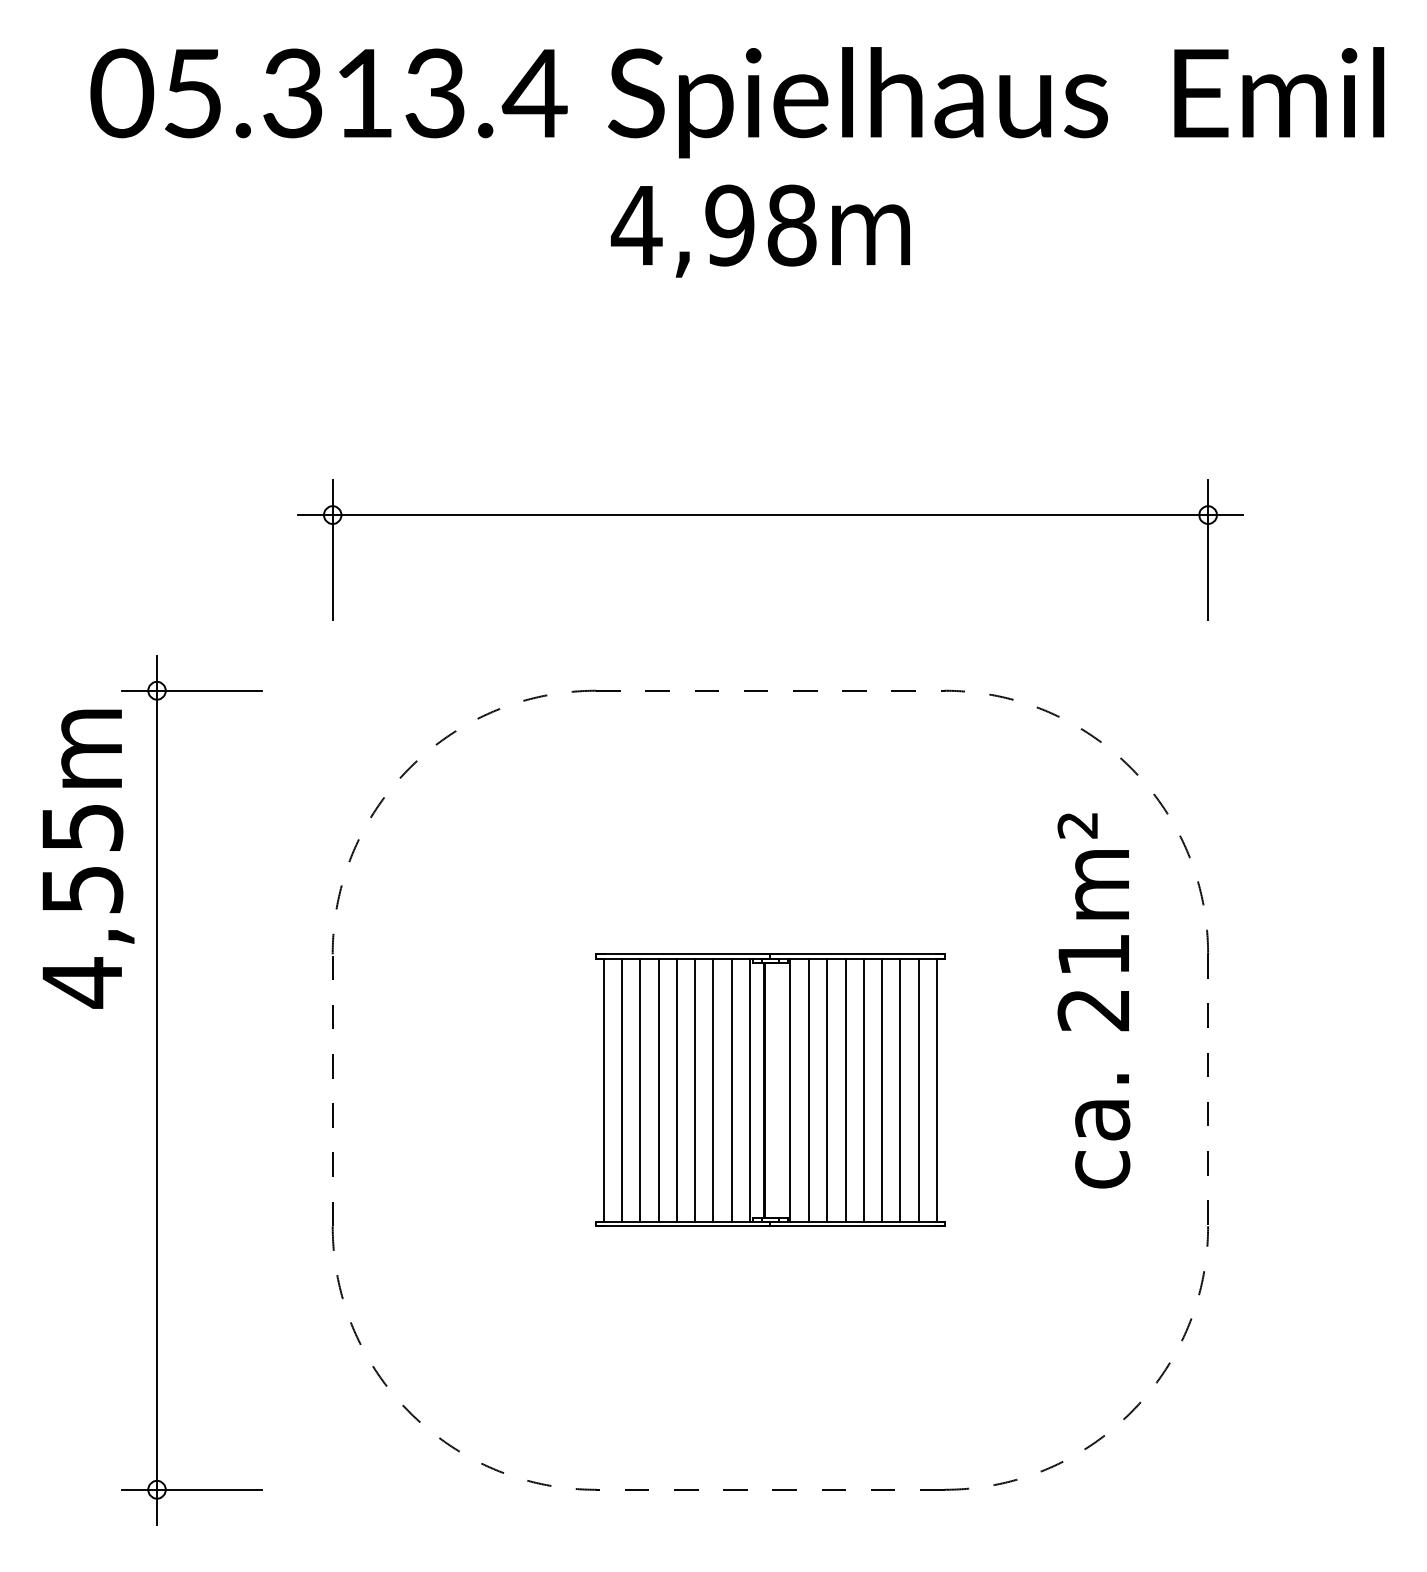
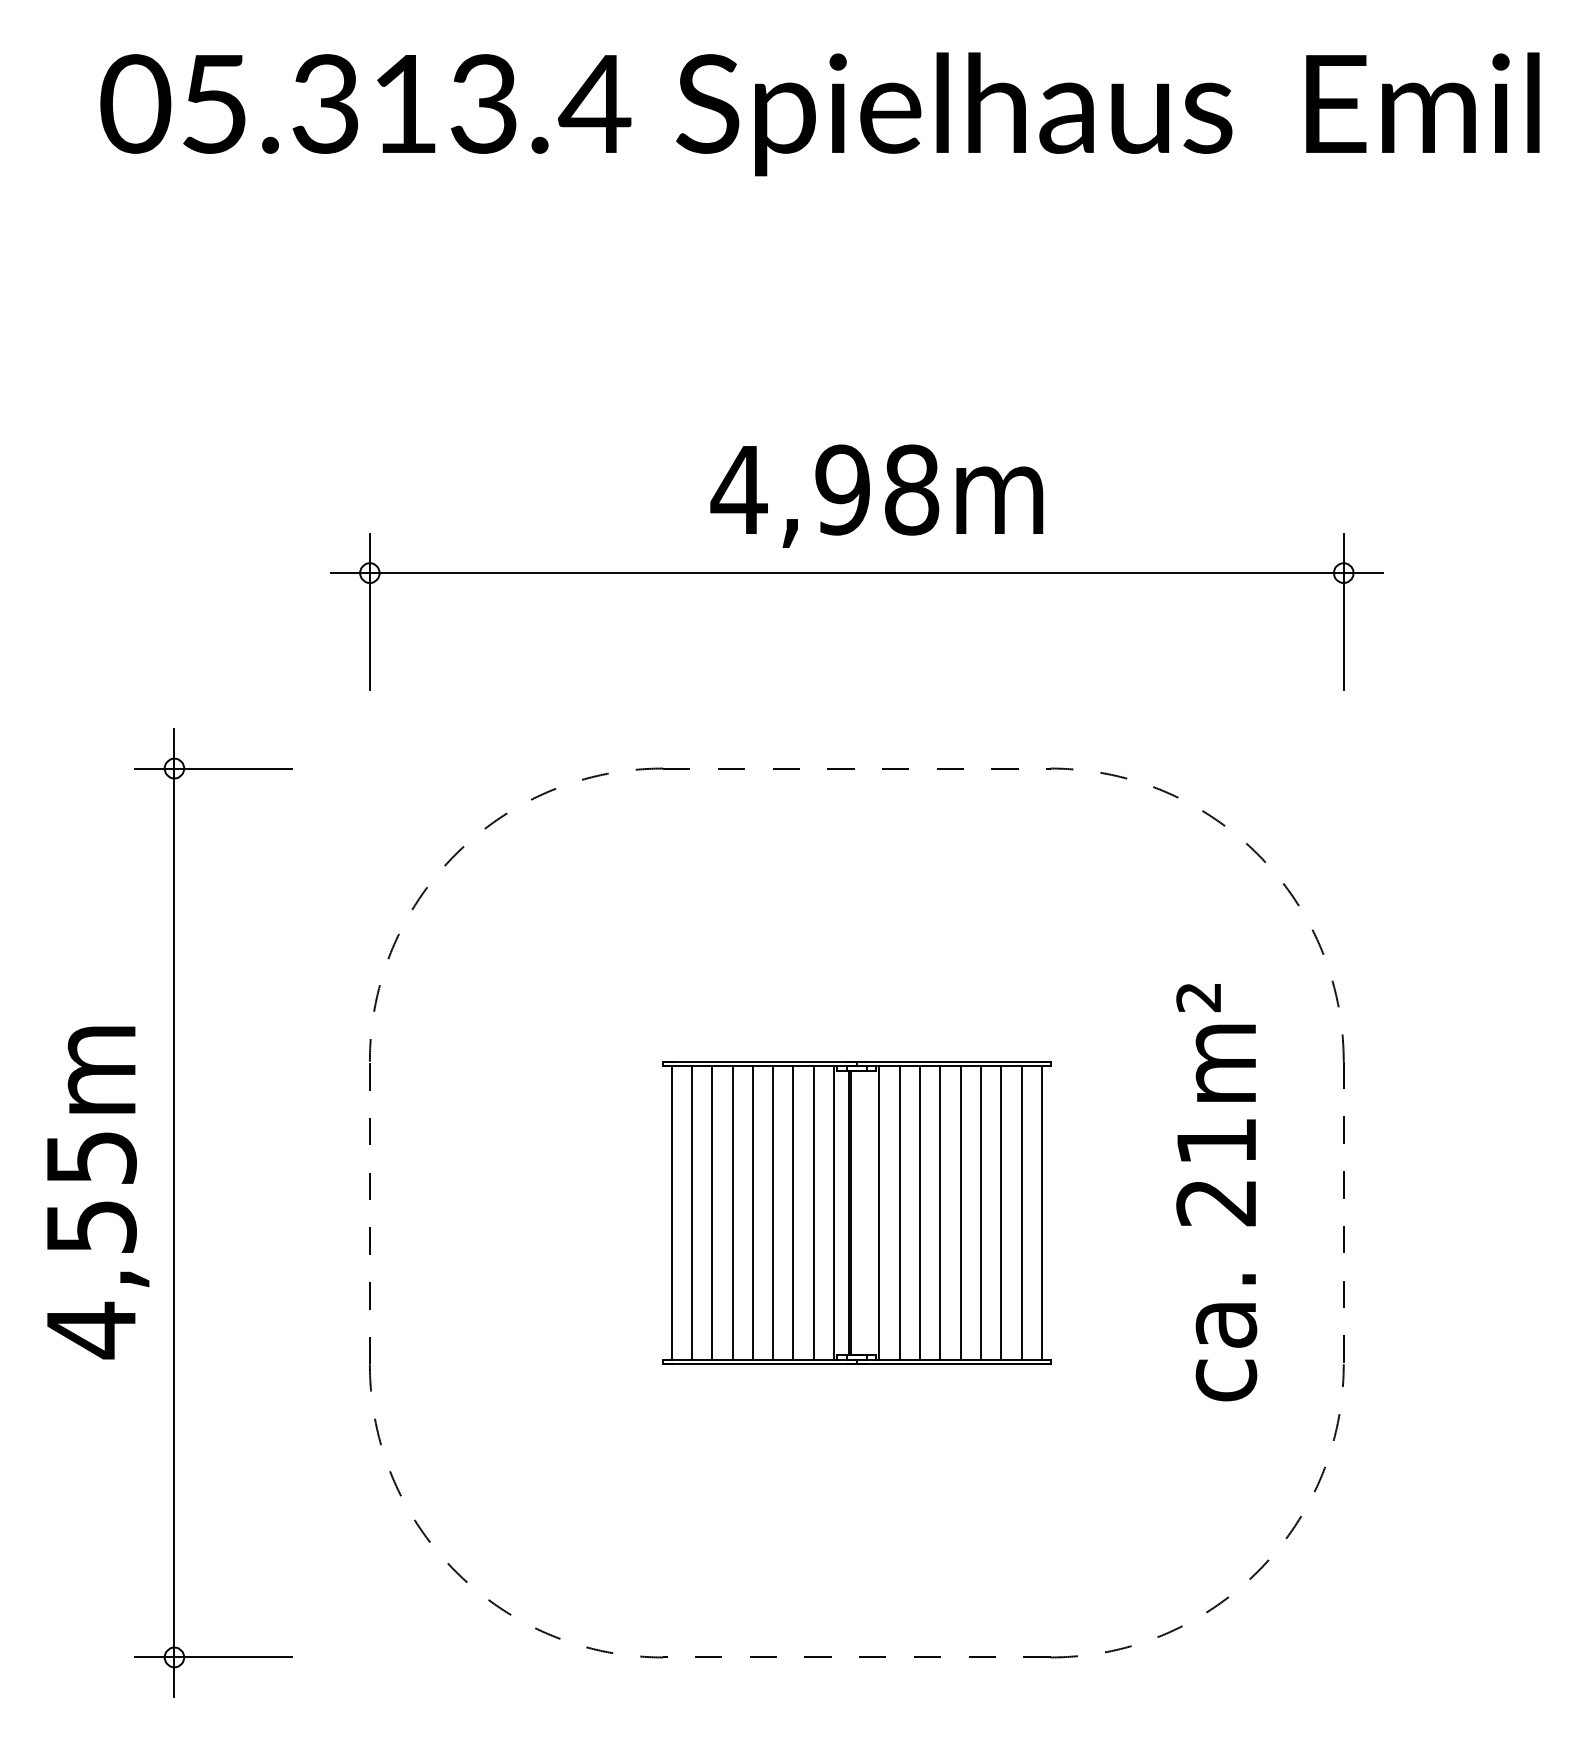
text: (760, 230) -> (876, 495), moved
text: (88, 858) -> (98, 1192), moved
text: (1093, 1000) -> (1216, 1192), moved

